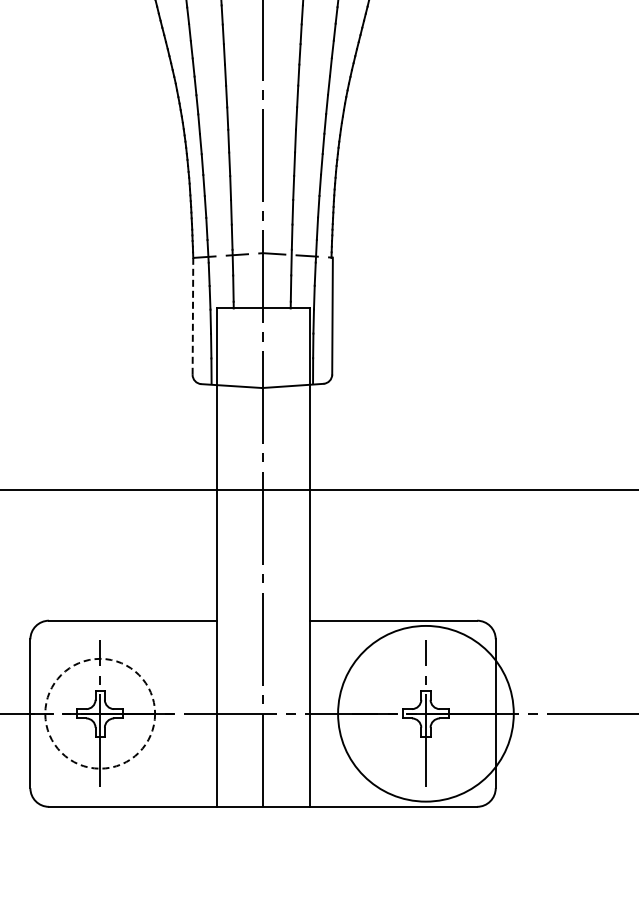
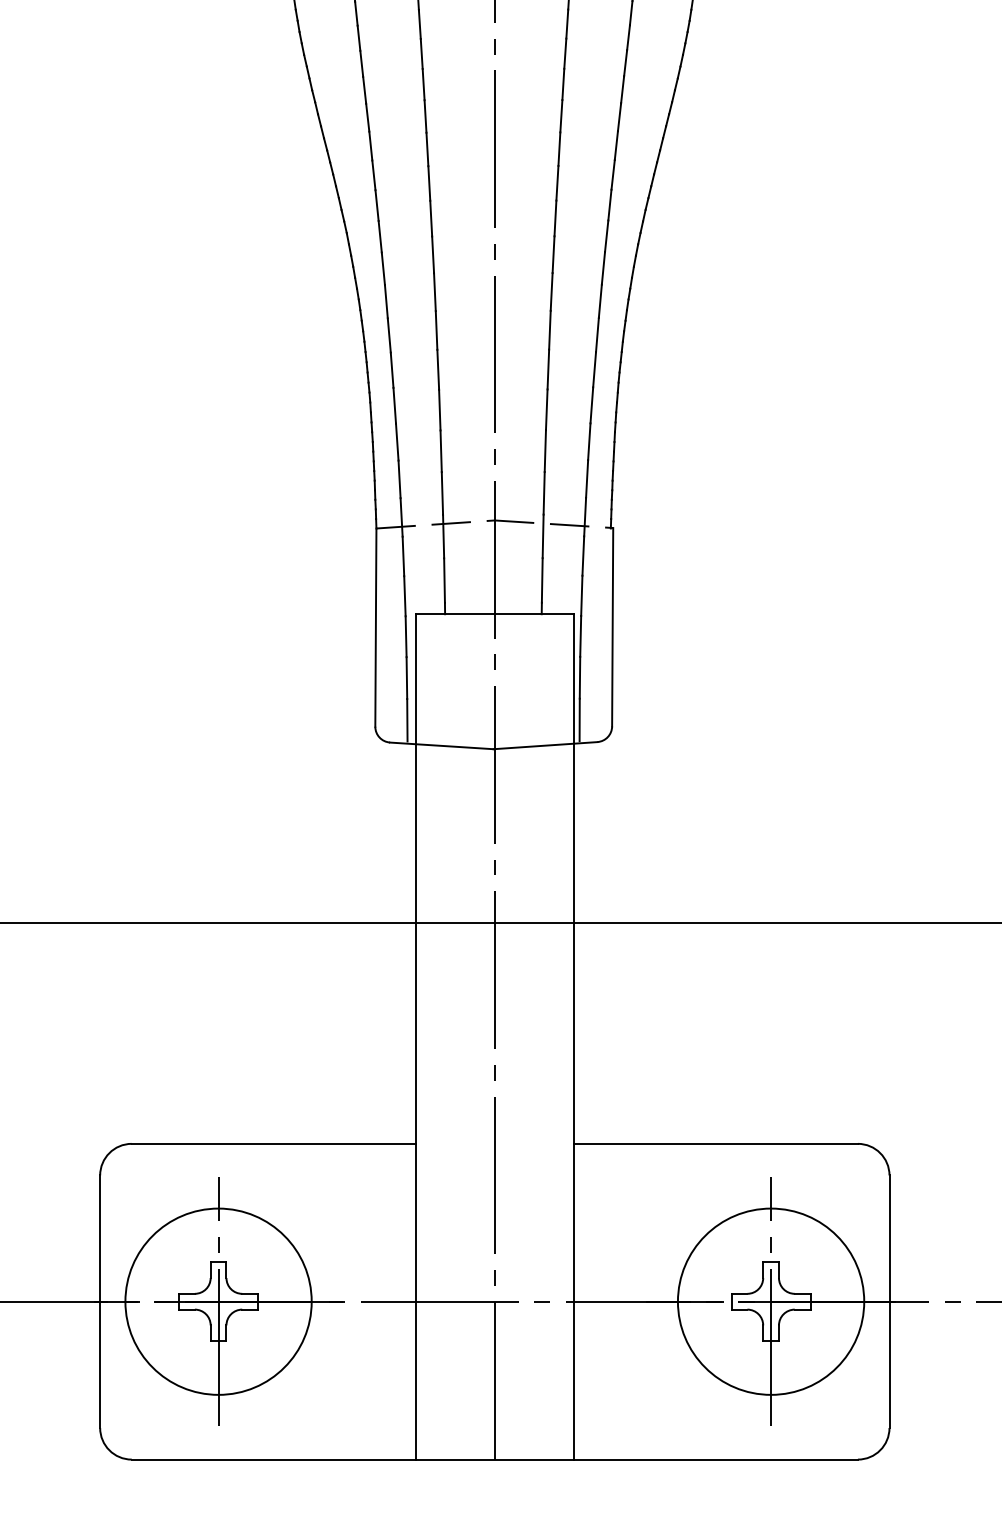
line: (192, 315) -> (375, 626), dashed -> solid
circle: (100, 713) -> (219, 1301), dashed -> solid
circle: (425, 713) -> (770, 1301), size x0.62

